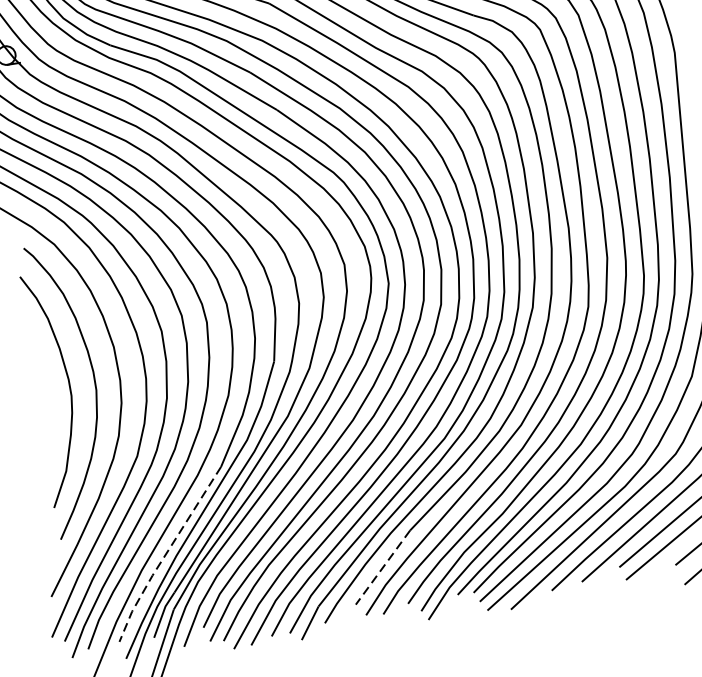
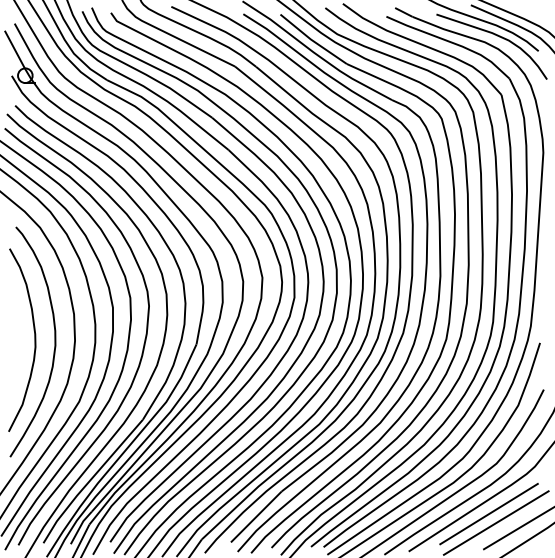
line: (166, 553) -> (90, 480), dashed -> solid
line: (383, 568) -> (256, 517), dashed -> solid

